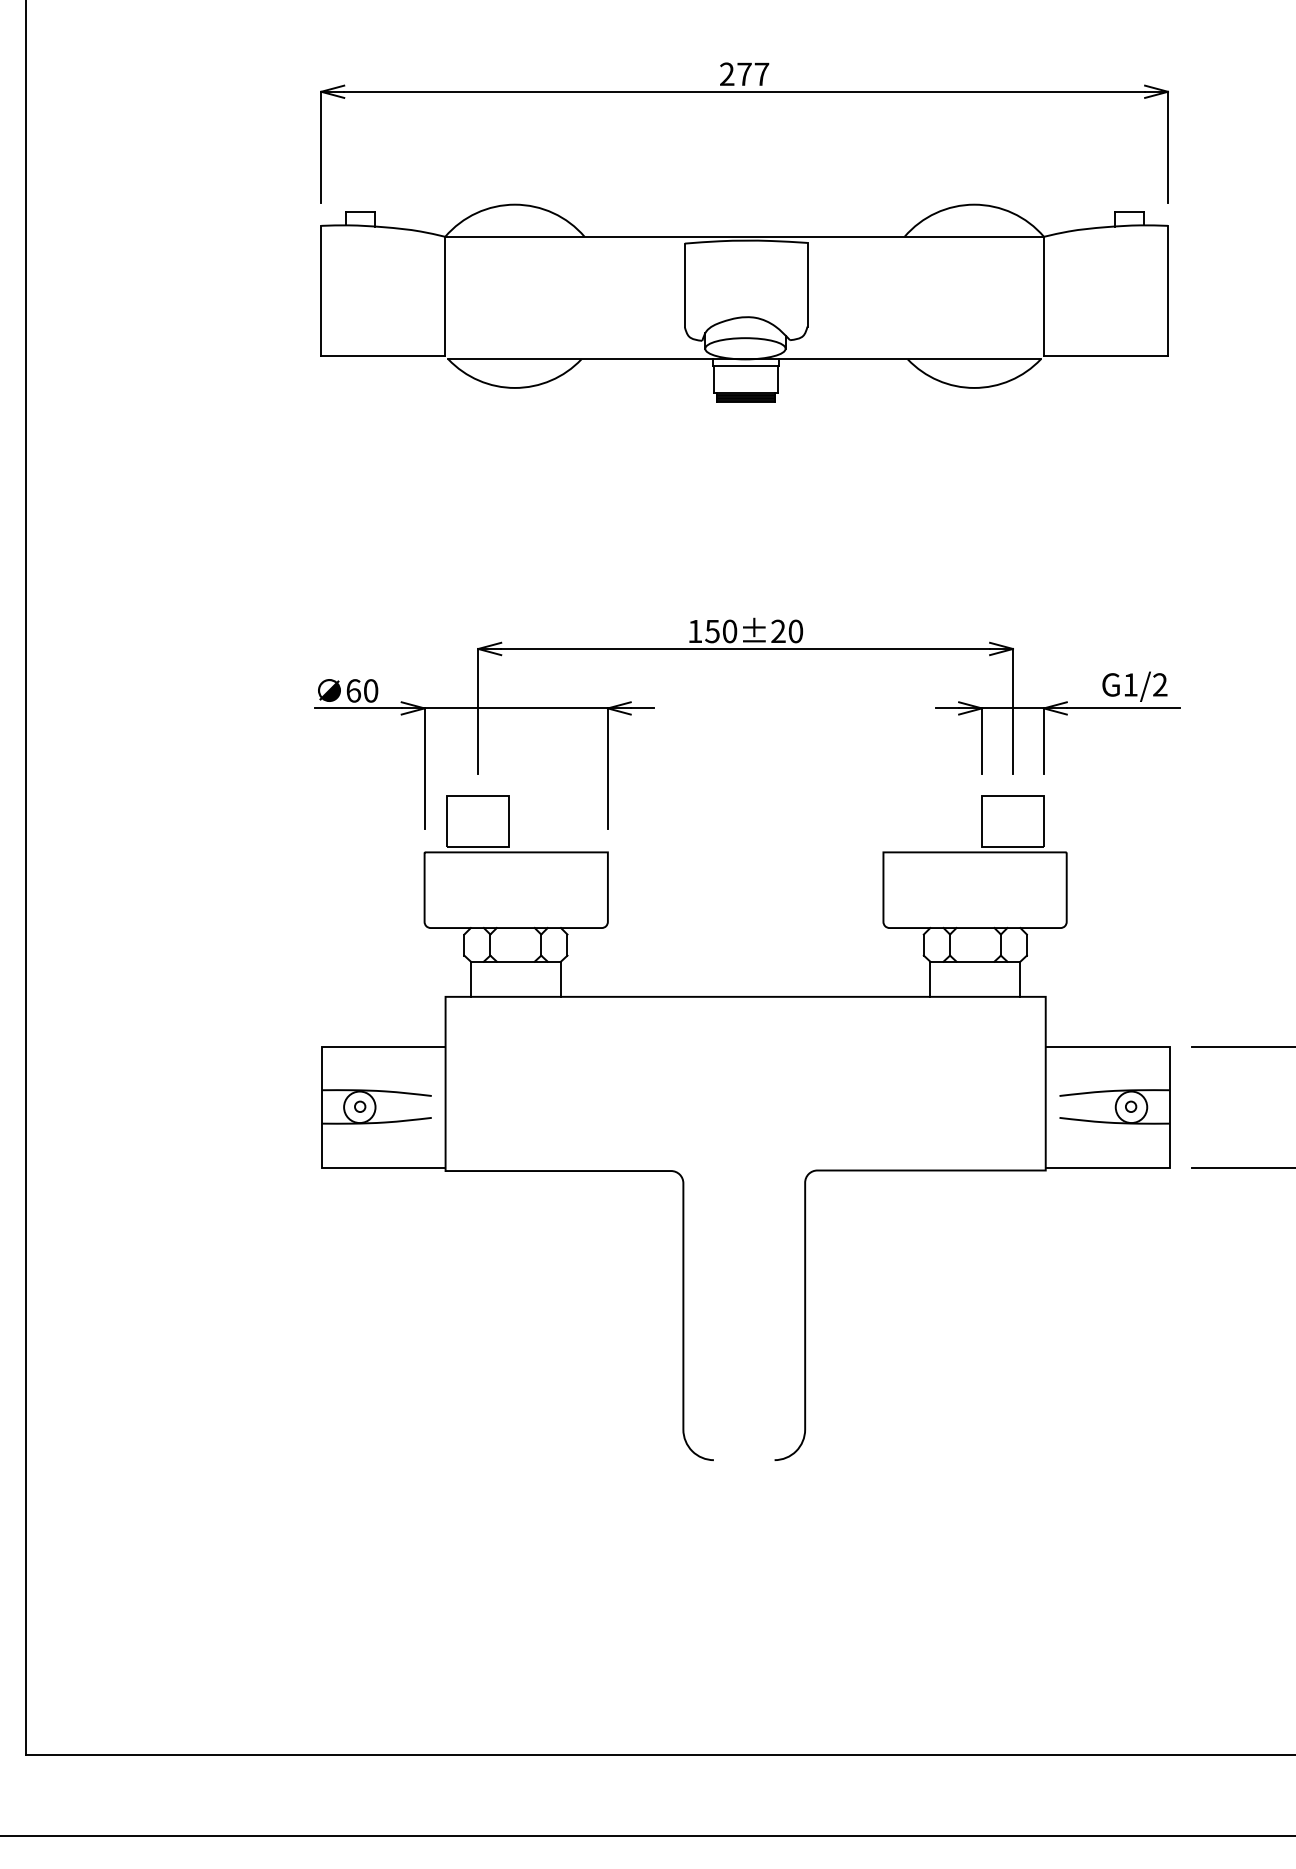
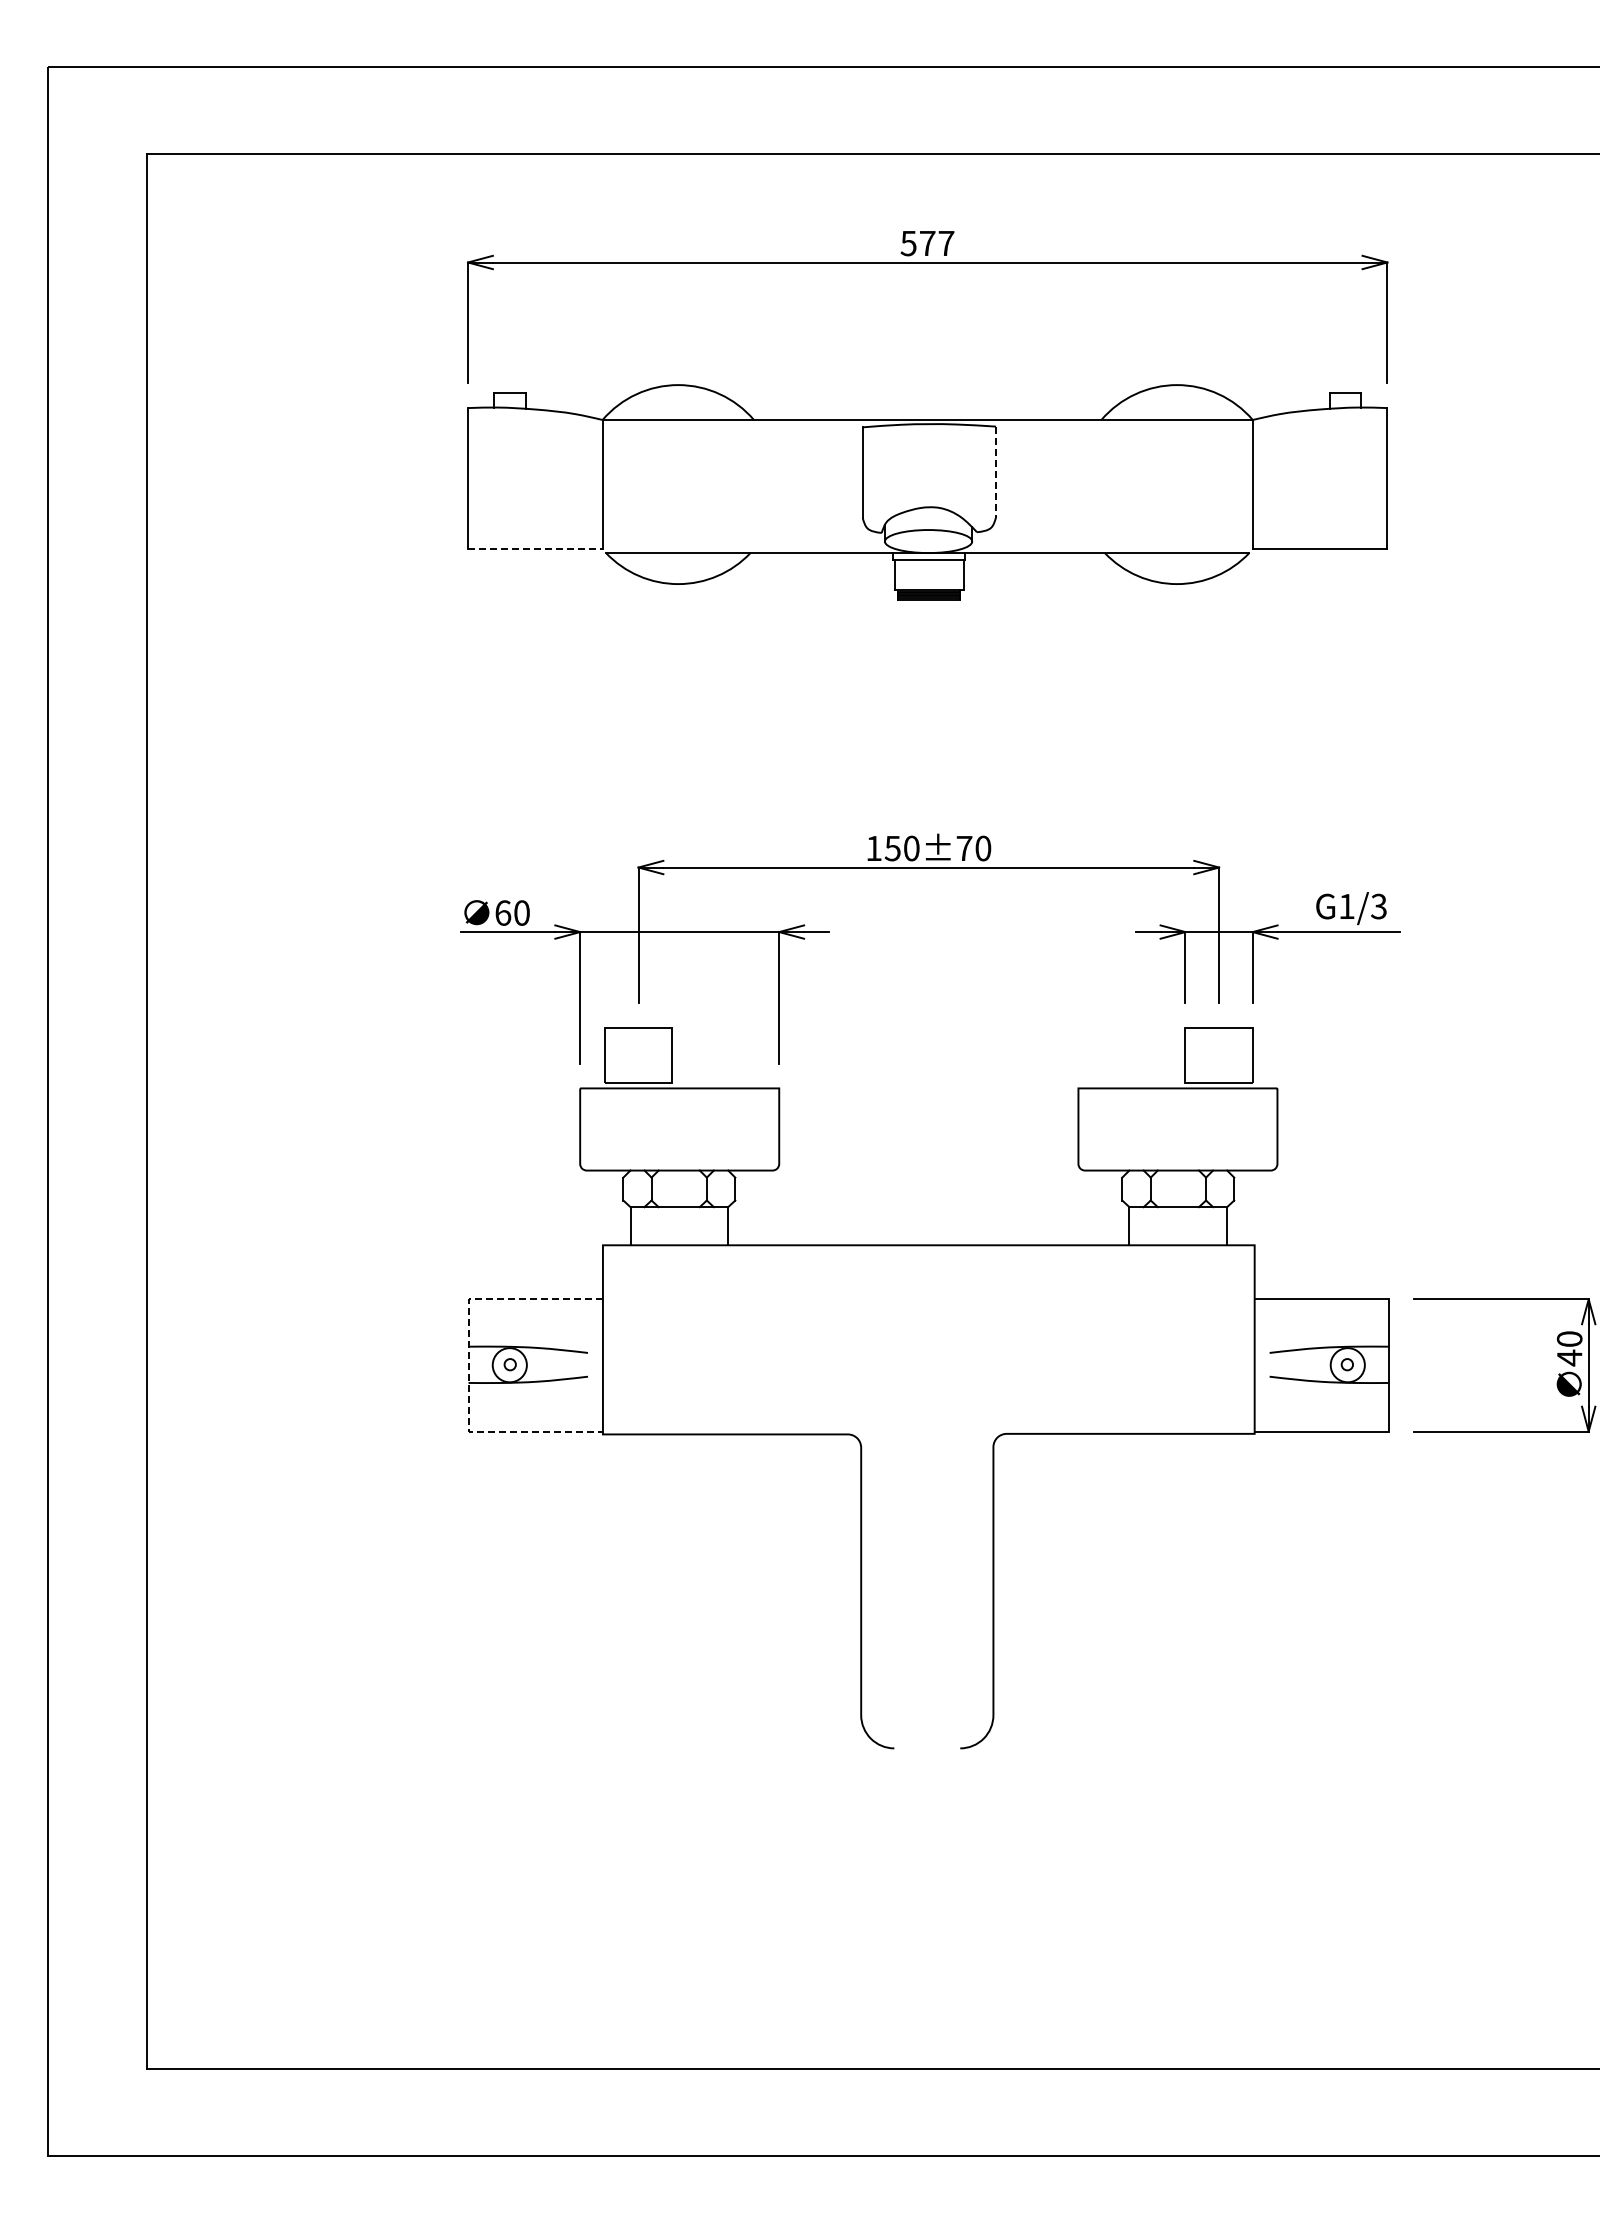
text: (726, 74) -> (908, 243), 277 -> 577
line: (807, 285) -> (996, 472), solid -> dashed
line: (383, 356) -> (535, 549), solid -> dashed
text: (778, 630) -> (964, 847), 150±20 -> 150±70
text: (1159, 684) -> (1378, 906), G1/2 -> G1/3
line: (321, 1107) -> (468, 1365), solid -> dashed

